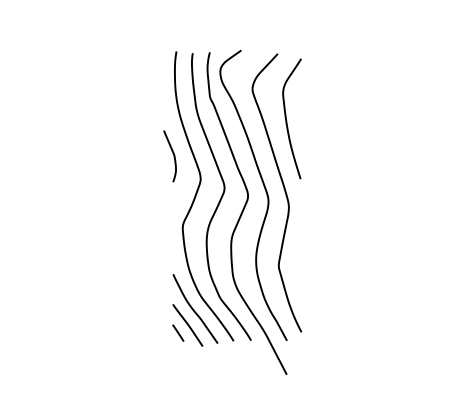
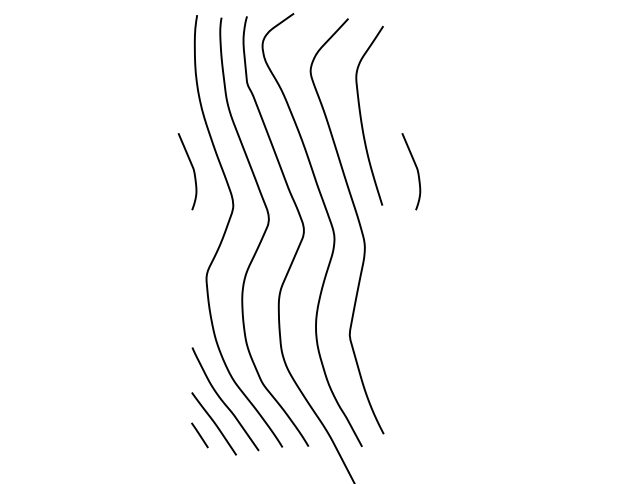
curve: (323, 156) -> (416, 171), added

